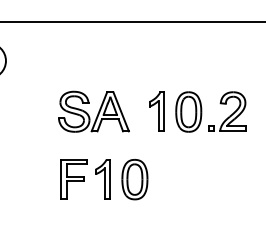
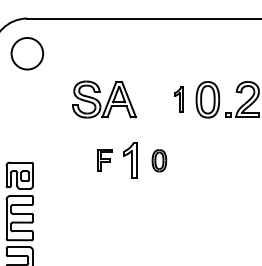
part: (94, 111) -> (104, 99), moved
part: (156, 111) -> (178, 99), size x0.7
part: (74, 179) -> (104, 160), size x0.6
part: (135, 179) -> (159, 160), size x0.6

